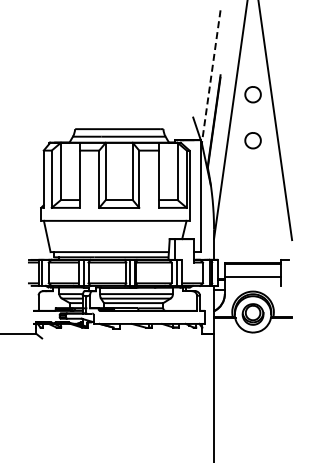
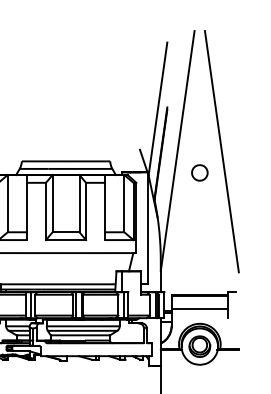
line: (211, 77) -> (158, 109), dashed -> solid
part: (252, 94) -> (199, 126), removed

